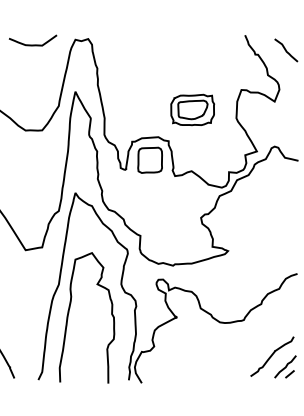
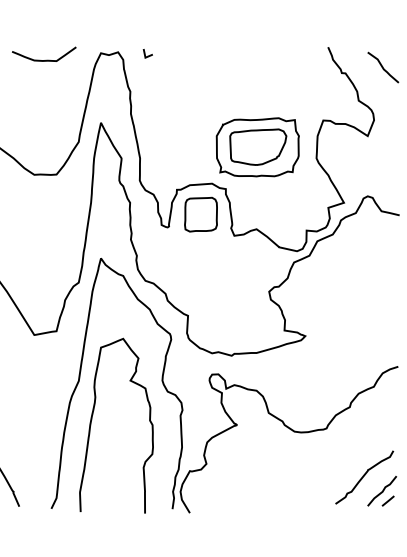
line: (111, 40) -> (149, 54), added
part: (192, 109) -> (257, 146), size x1.43

